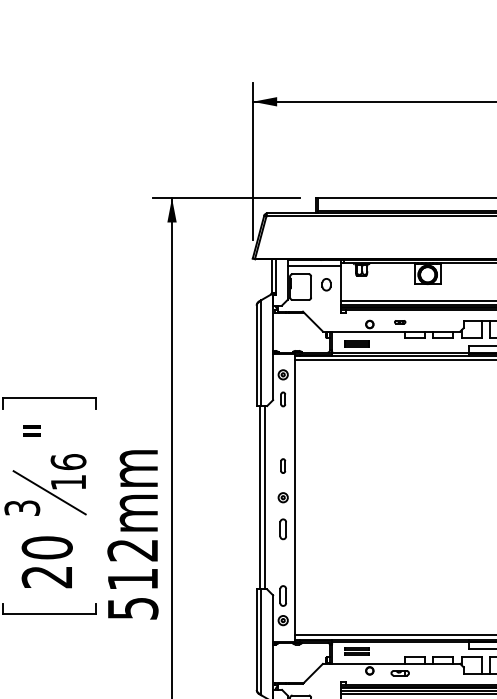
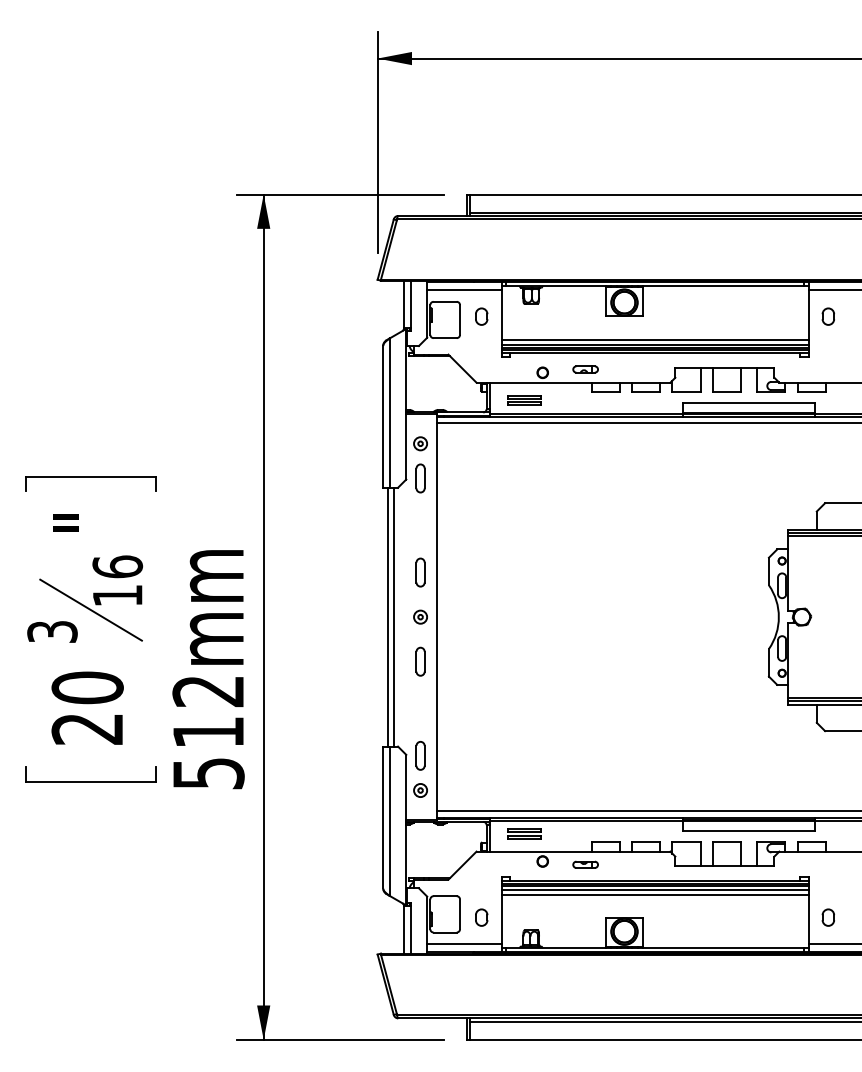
part: (400, 322) -> (585, 369), size x1.67
part: (283, 399) -> (420, 478), size x1.43
part: (283, 466) -> (420, 572), size x1.43

